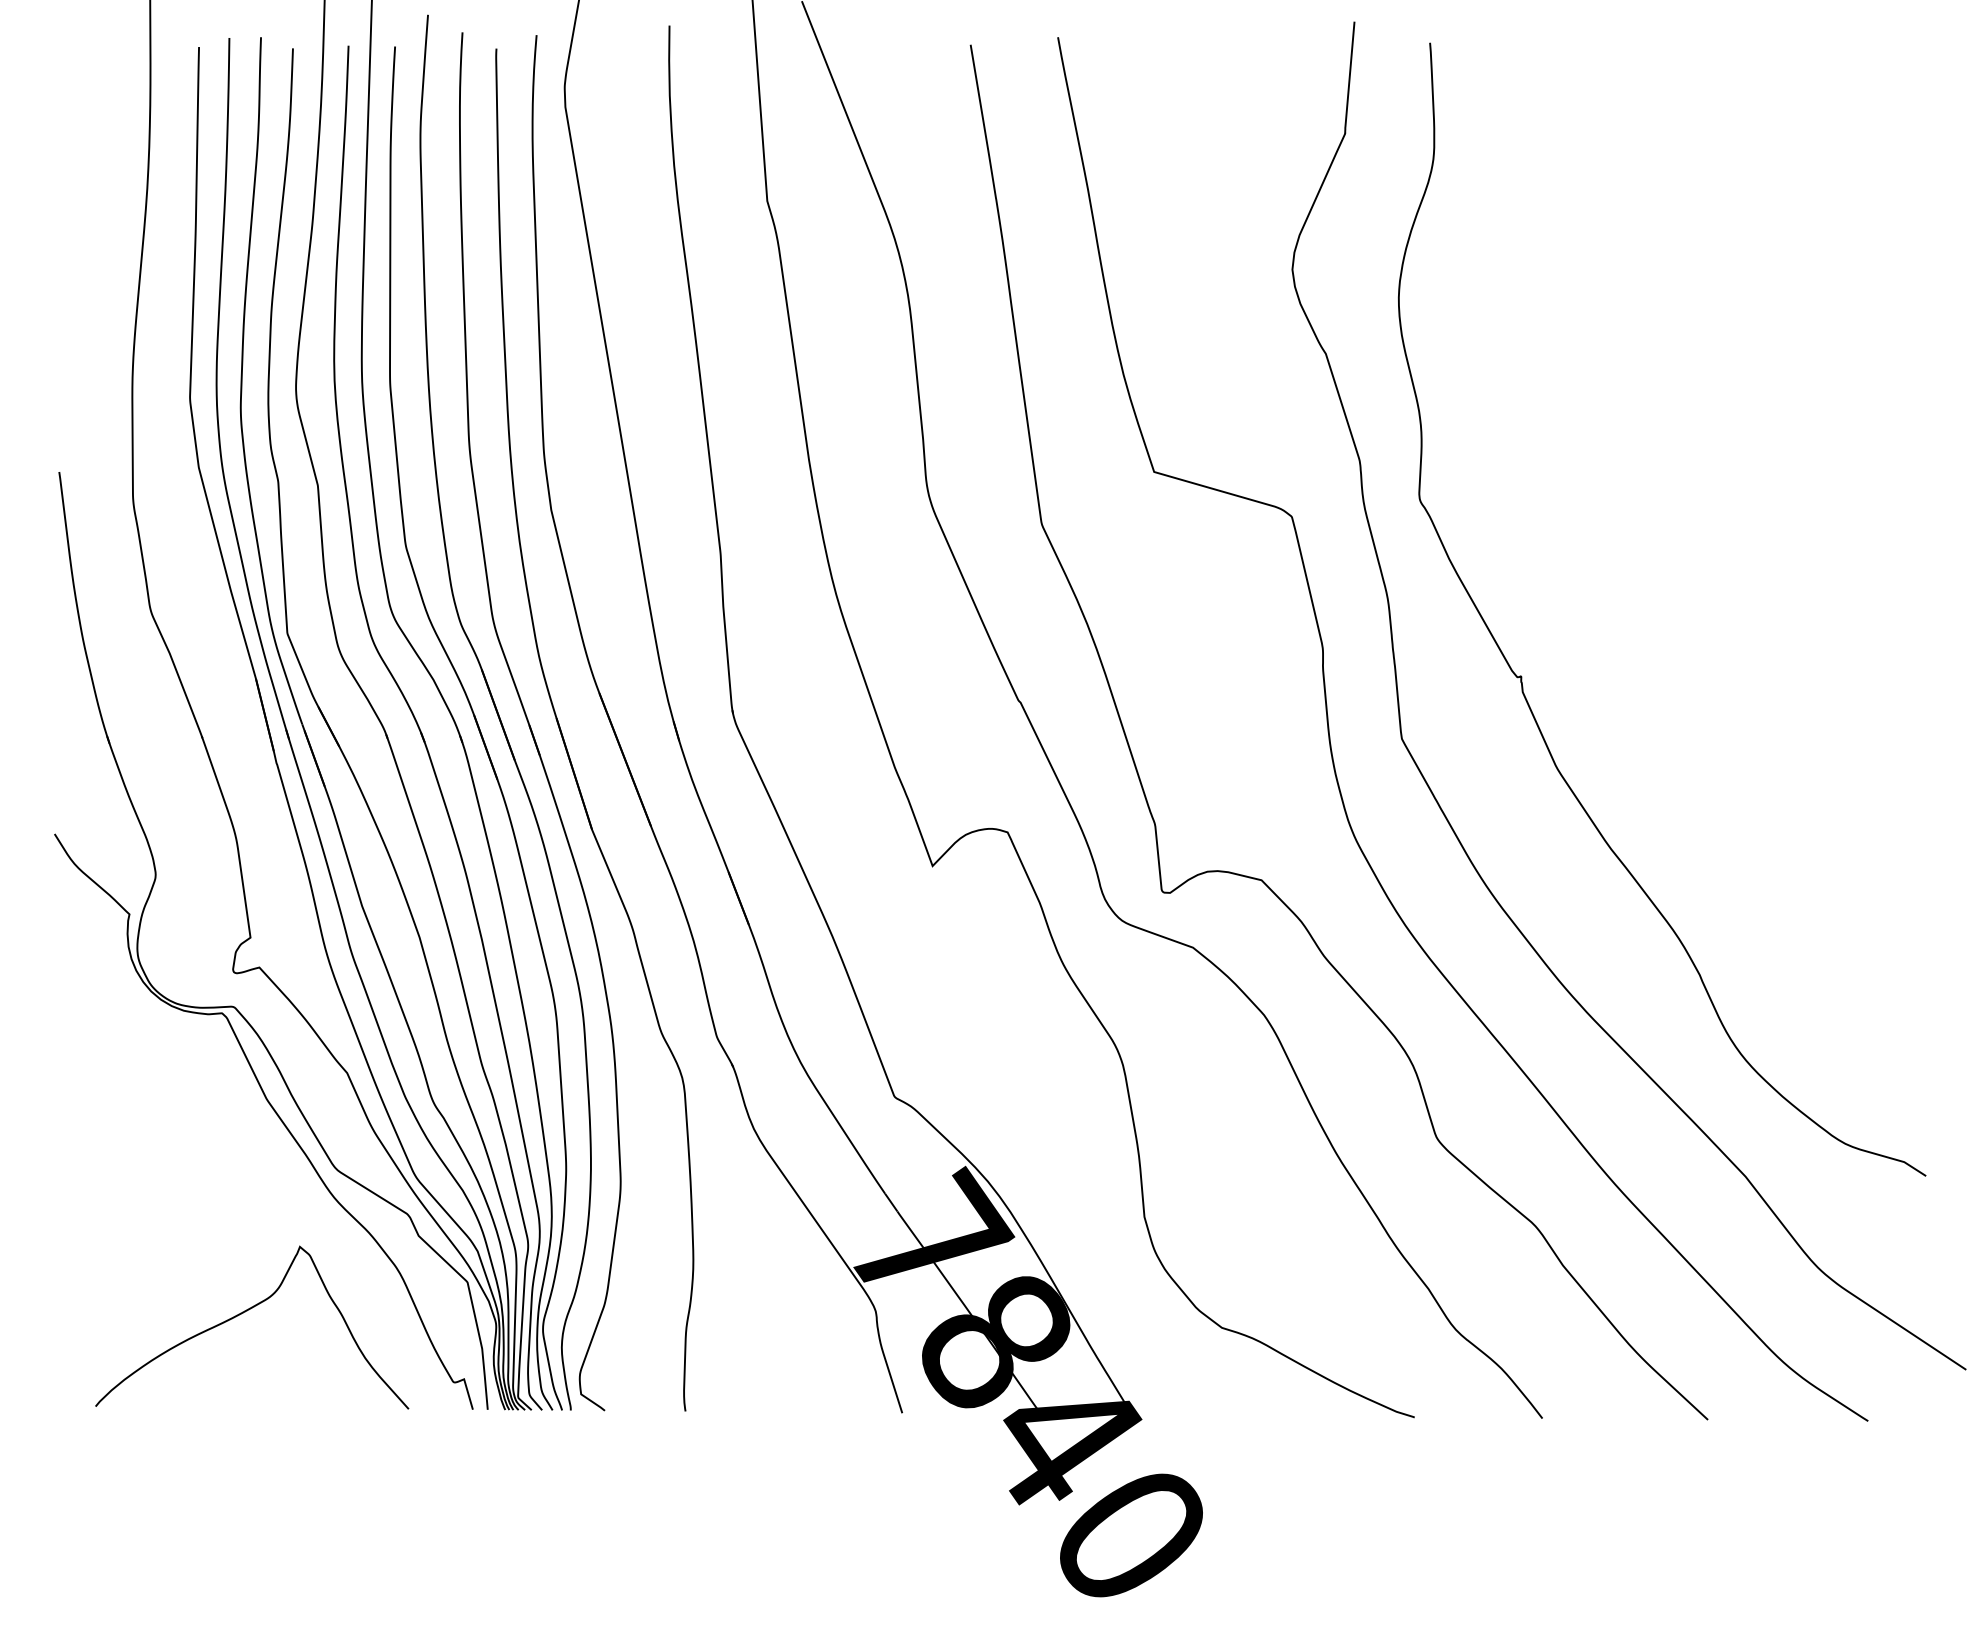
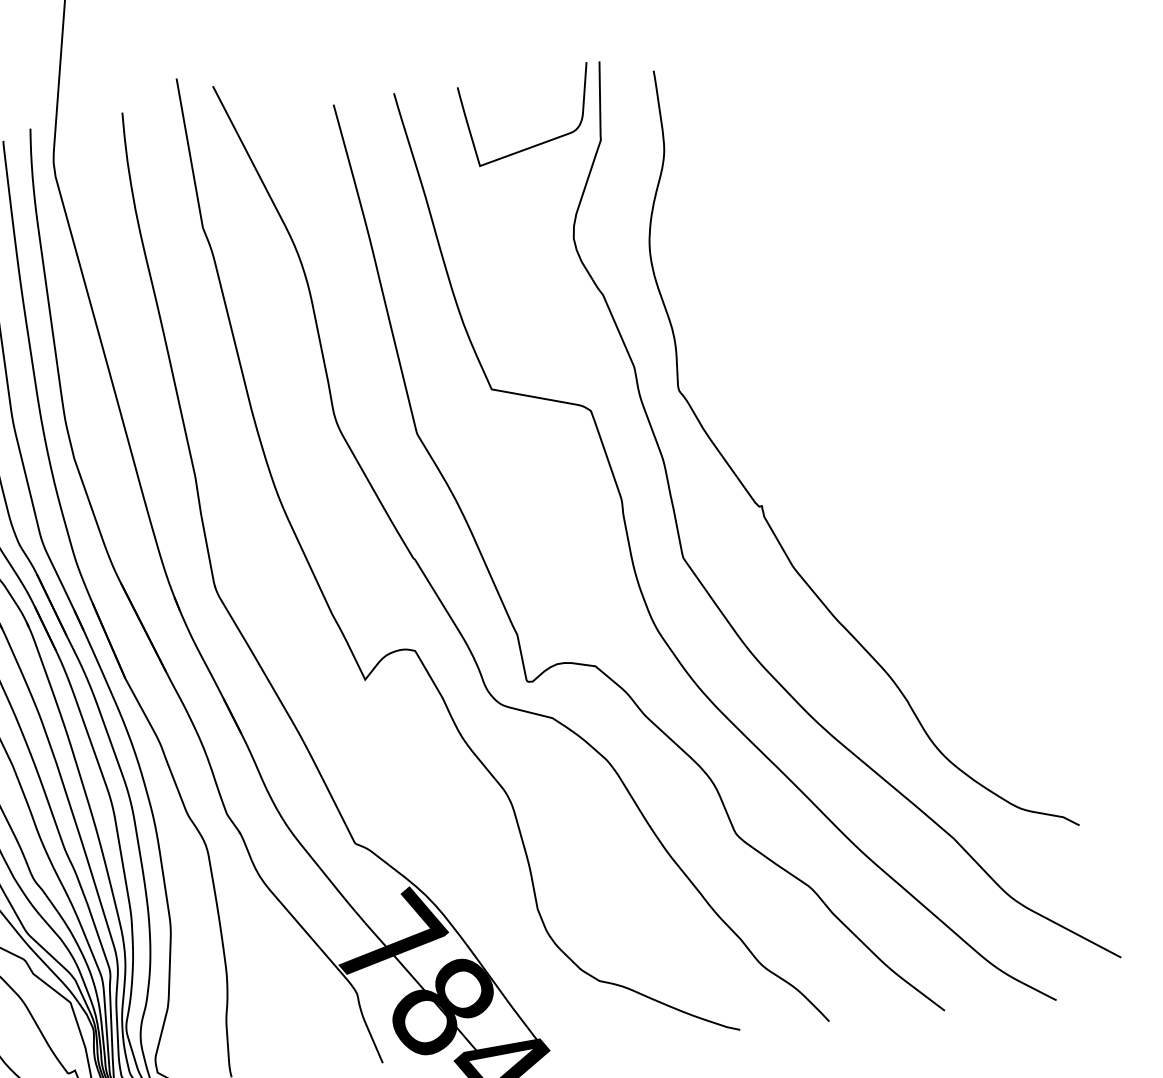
curve: (1253, 130) -> (536, 144), added

